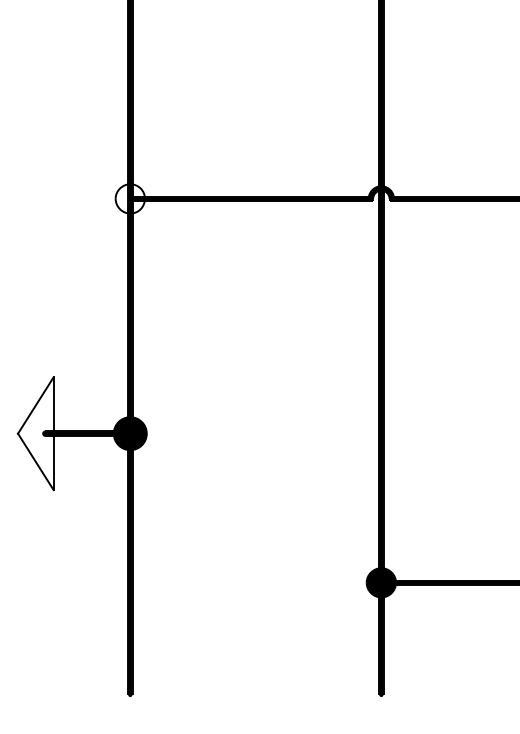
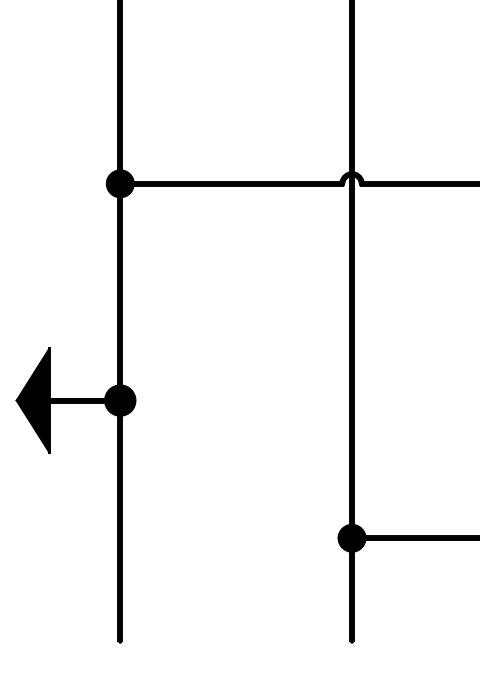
fill: (129, 198) -> (119, 183), added
fill: (36, 433) -> (33, 400), added

